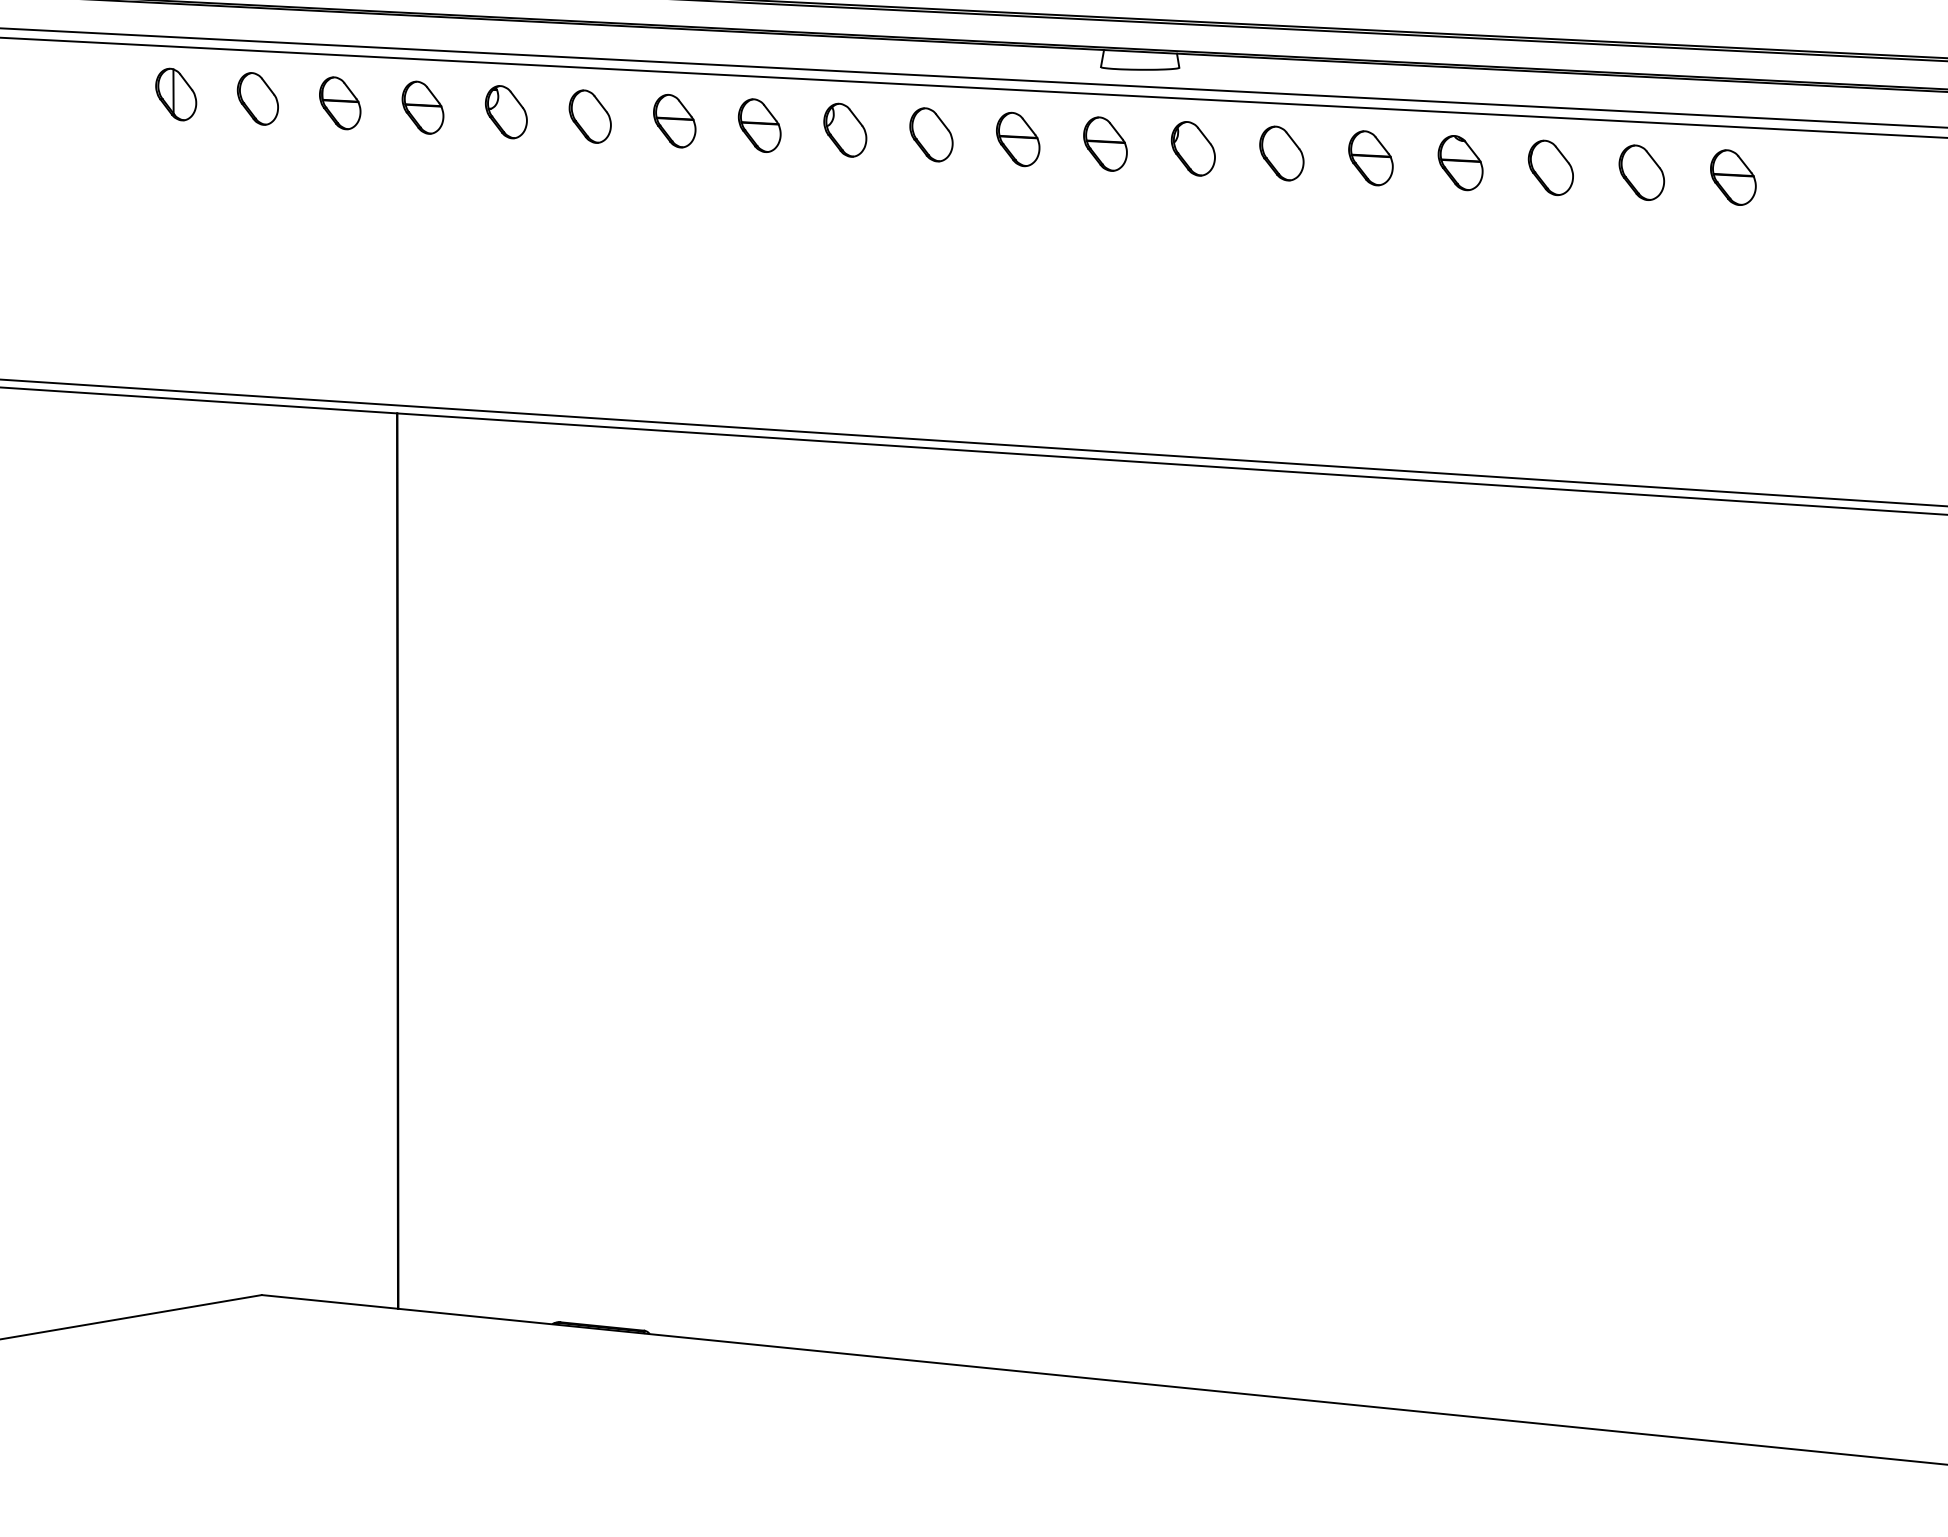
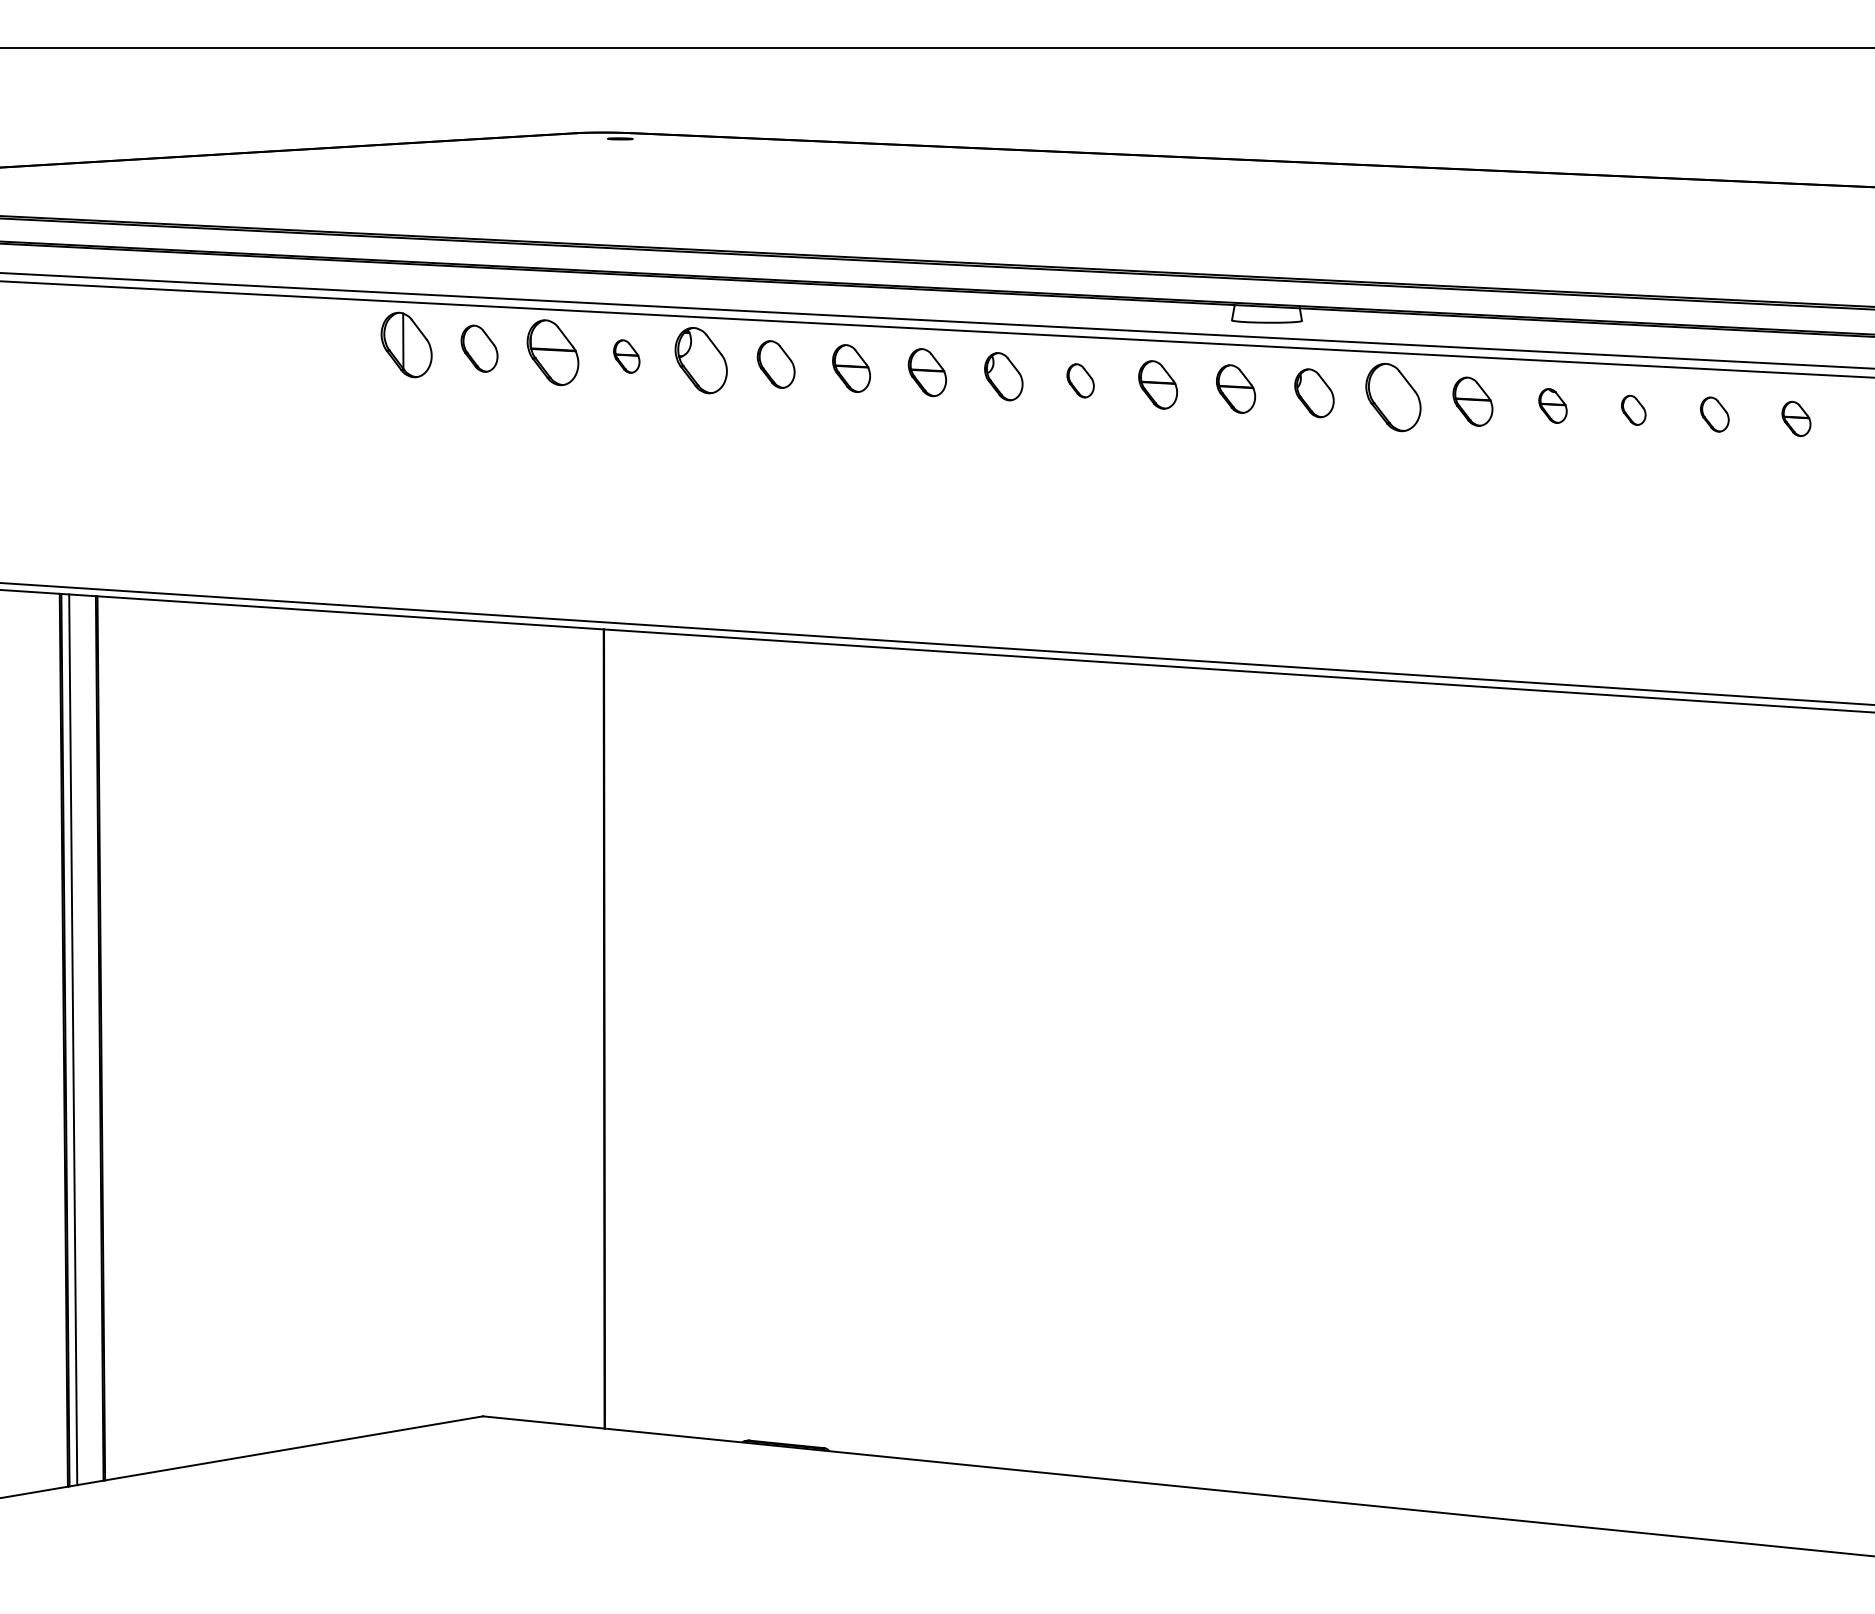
part: (176, 94) -> (406, 344), size x1.4
part: (339, 103) -> (552, 352), size x1.4
part: (422, 107) -> (626, 356), size x0.7
part: (506, 112) -> (701, 360), size x1.4
part: (931, 134) -> (1080, 380), size x0.7
part: (1281, 153) -> (1393, 397), size x1.4
part: (1460, 162) -> (1552, 405), size x0.7
part: (1550, 168) -> (1633, 410), size x0.6
part: (1641, 172) -> (1714, 414), size x0.7
part: (1733, 177) -> (1796, 418), size x0.7

